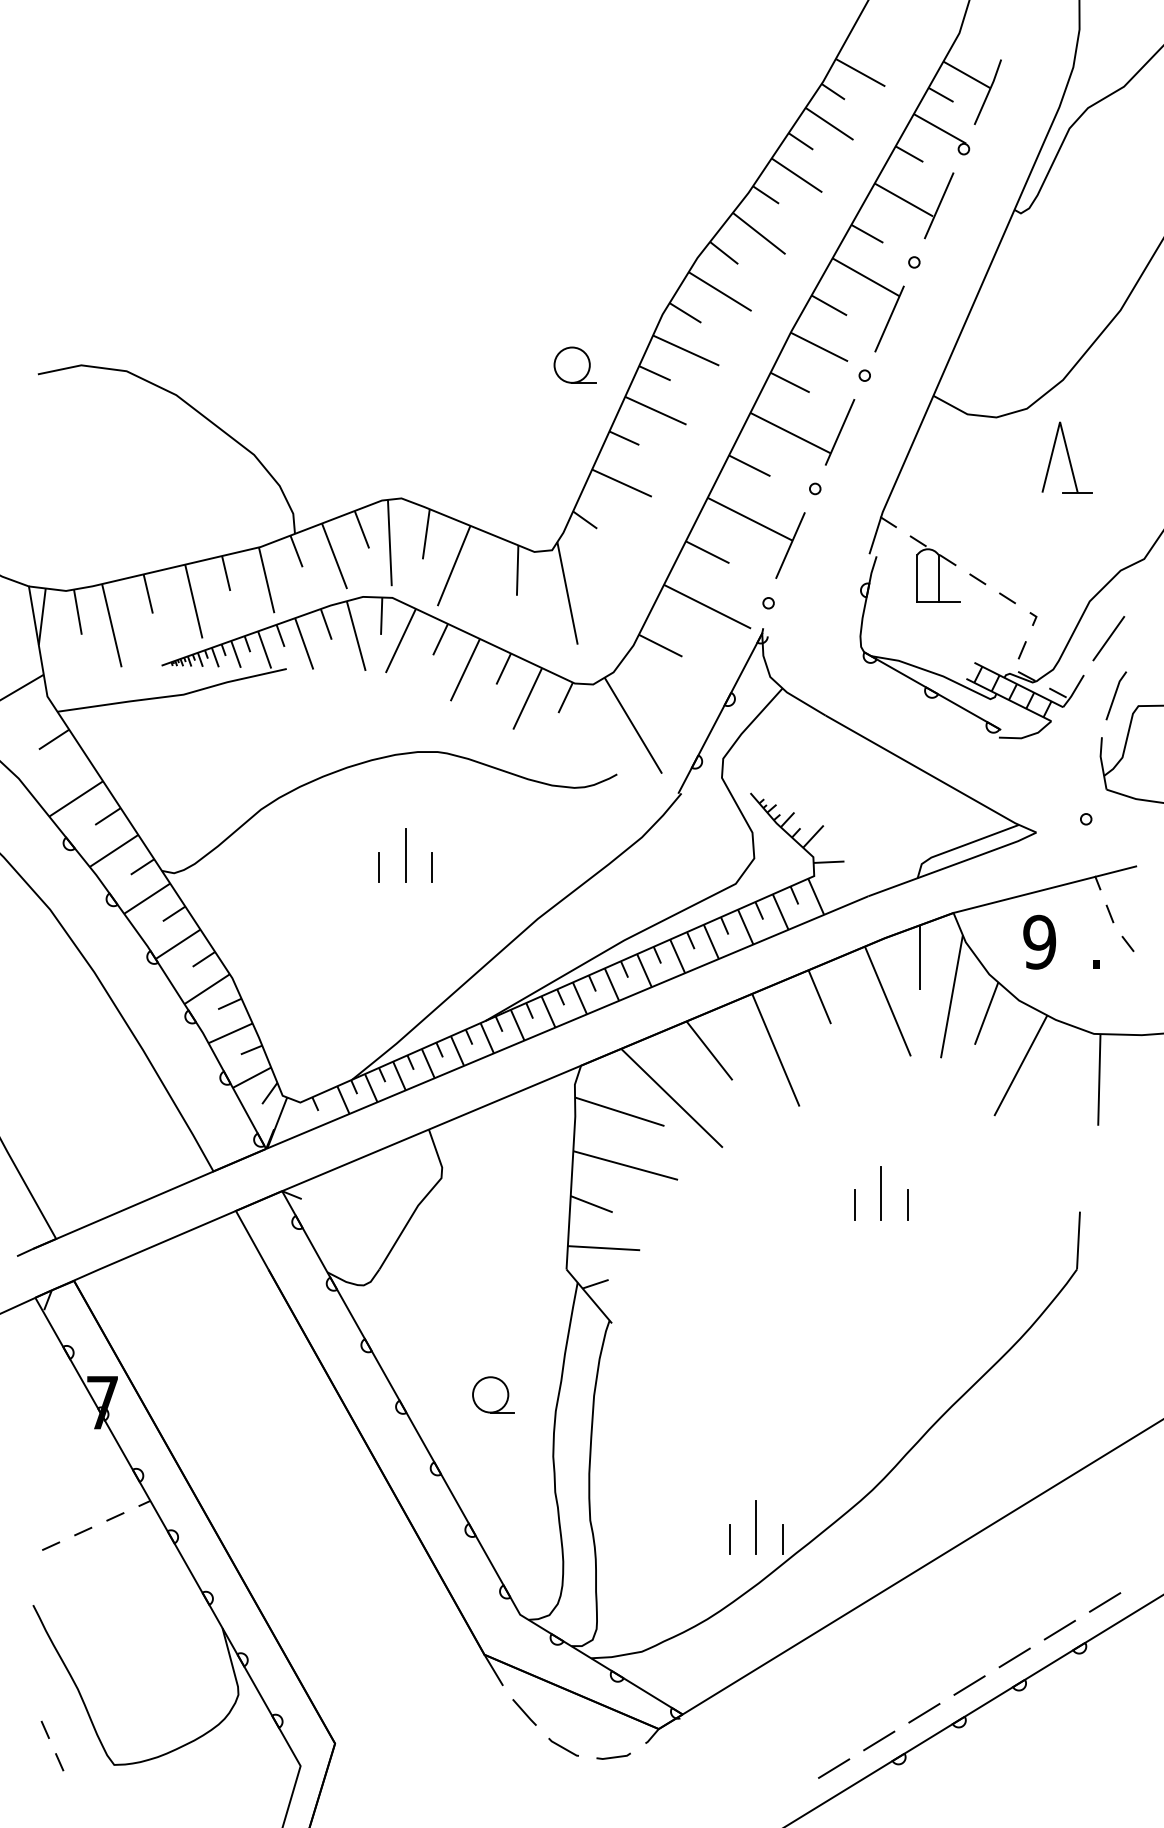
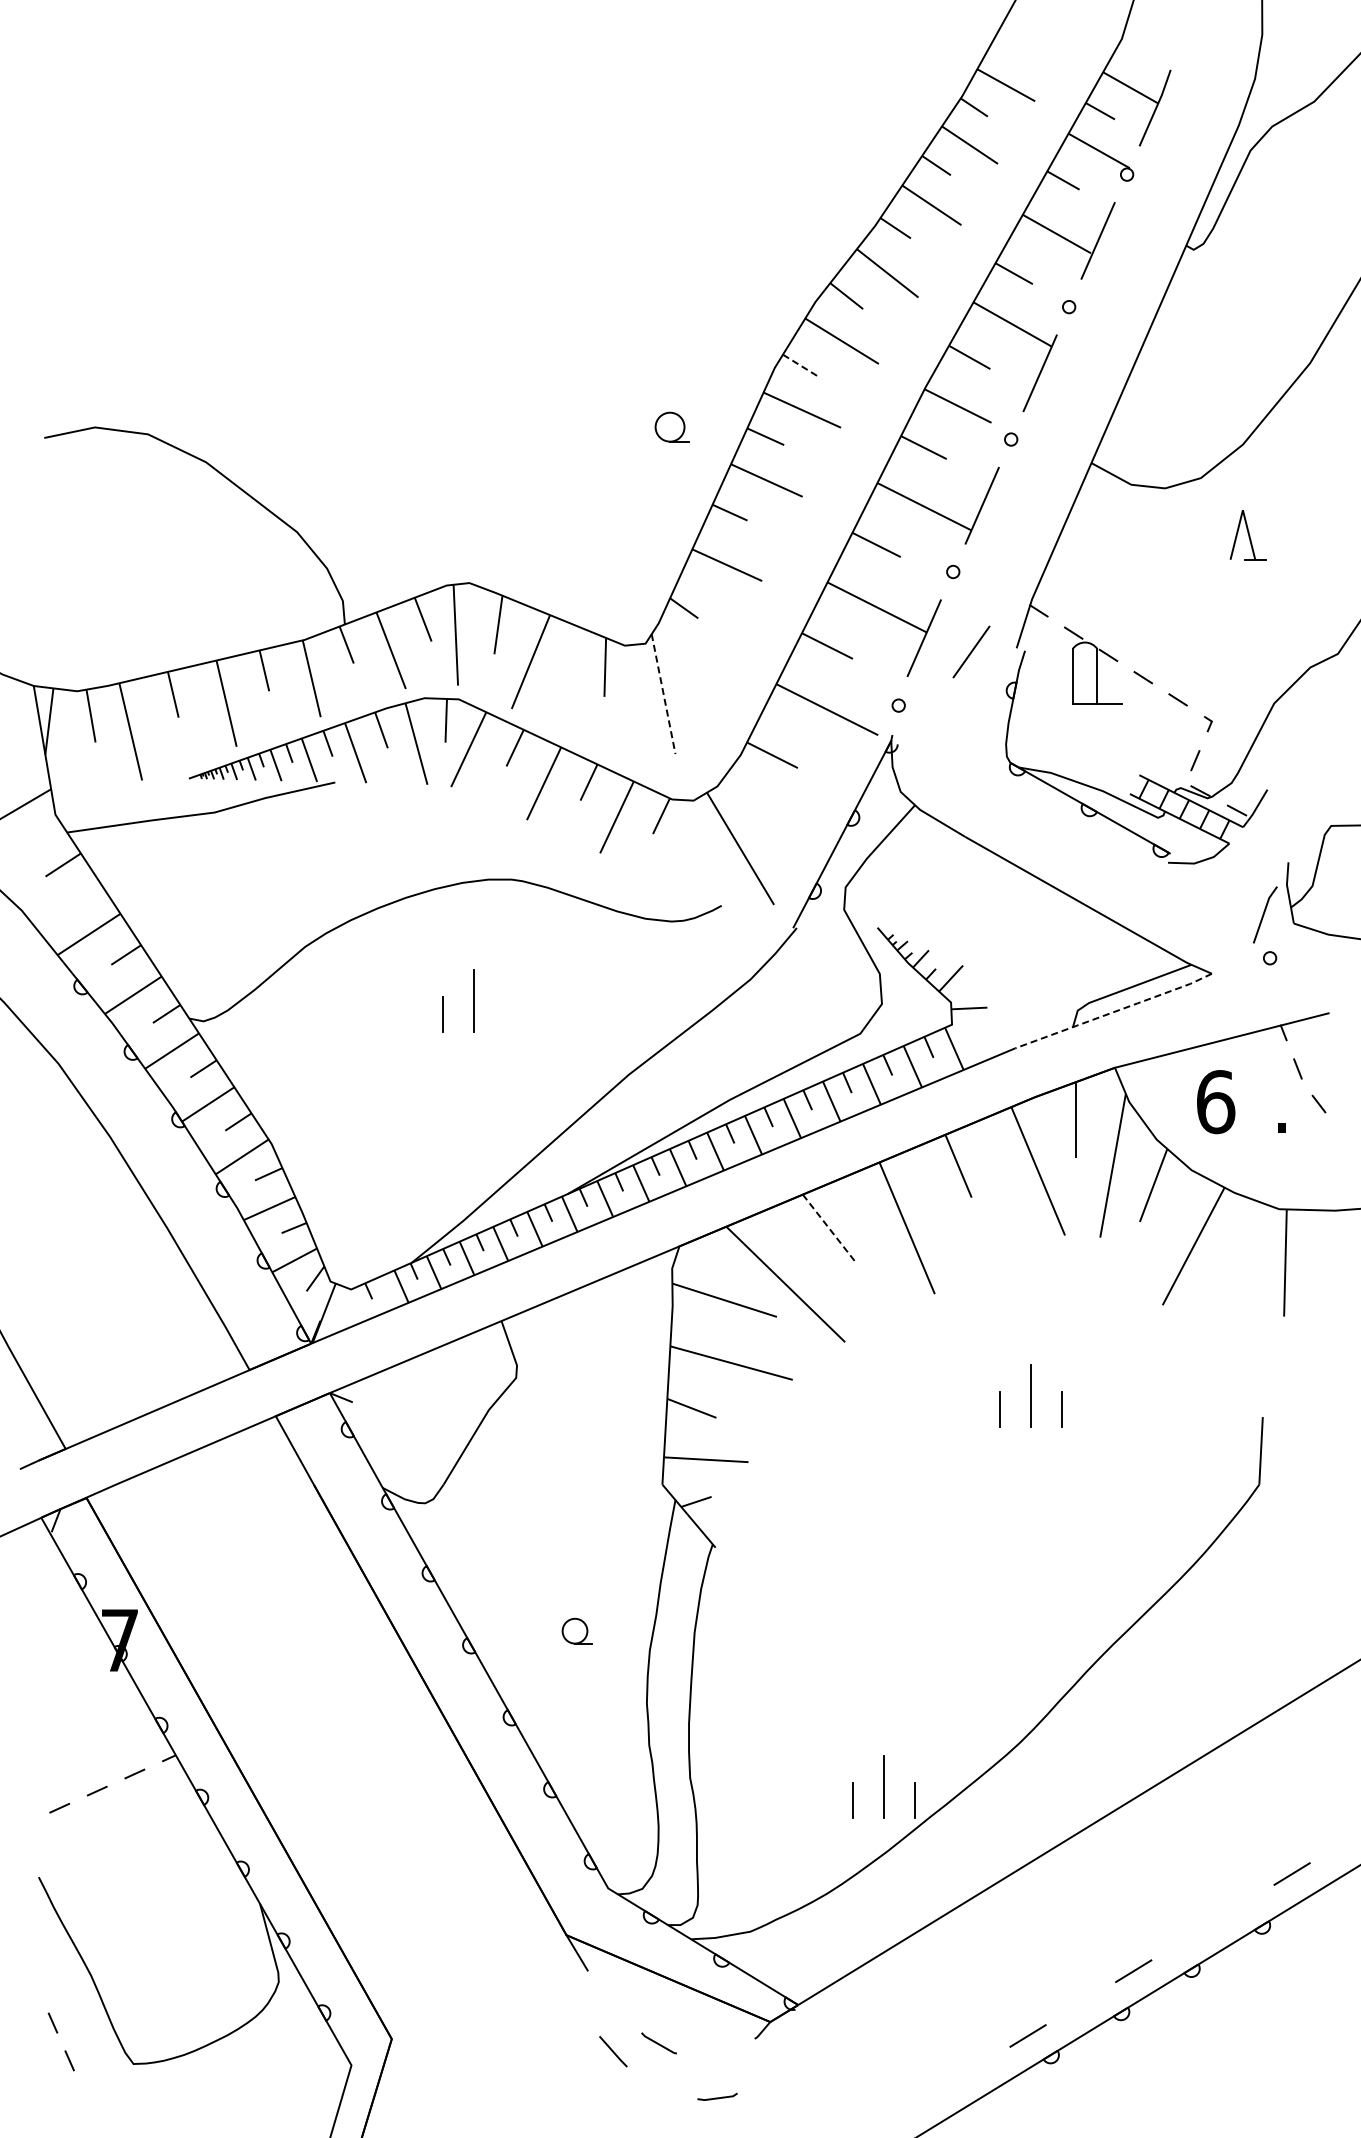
line: (685, 313) -> (801, 366), solid -> dashed
part: (575, 364) -> (672, 426), size x0.7
part: (1066, 456) -> (1247, 534), size x0.6
line: (567, 593) -> (663, 694), solid -> dashed
line: (1108, 638) -> (971, 651), moved
line: (1115, 695) -> (1264, 914), moved
line: (953, 864) -> (1114, 1011), solid -> dashed
line: (432, 867) -> (505, 1014), removed
text: (1039, 942) -> (1215, 1102), 9 -> 6
line: (709, 1051) -> (829, 1229), solid -> dashed
part: (493, 1394) -> (576, 1630), size x0.6
line: (1059, 1630) -> (1238, 1906), removed
line: (1014, 1657) -> (1186, 1938), removed
line: (524, 1712) -> (613, 2051), moved
line: (924, 1713) -> (1080, 2003), removed
line: (613, 1756) -> (717, 2097), moved
line: (833, 1768) -> (974, 2068), removed

